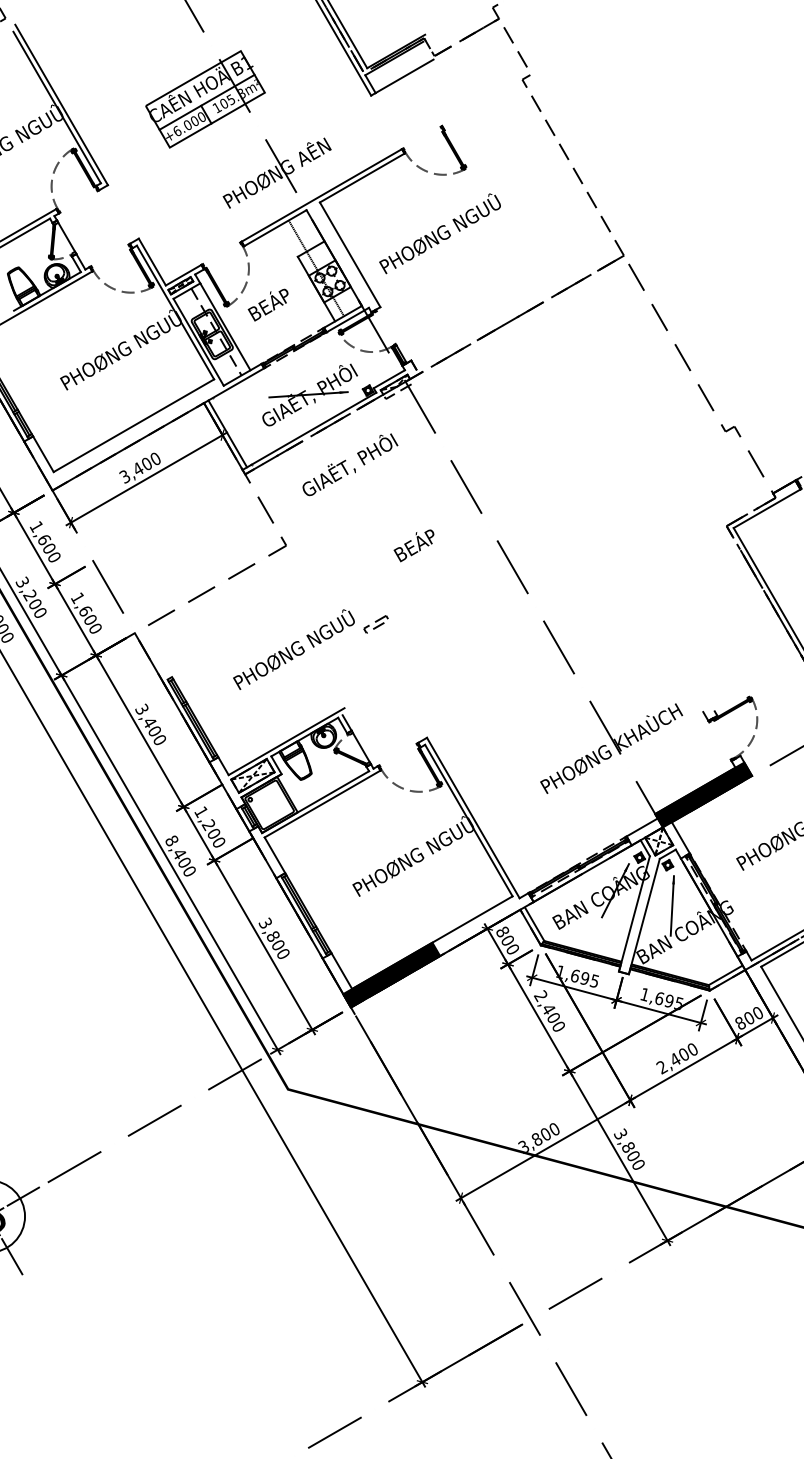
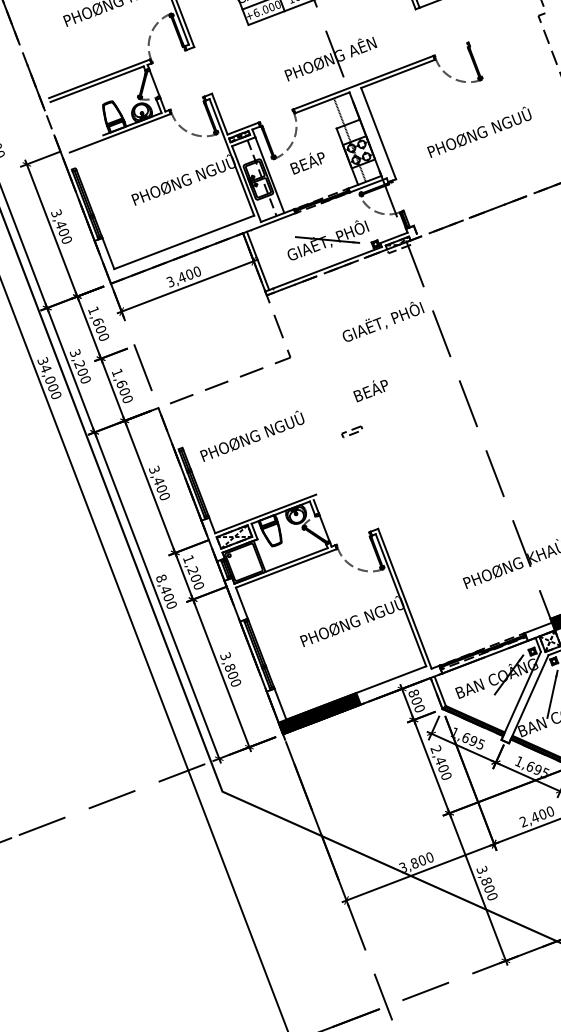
text: (439, 233) -> (478, 132), moved
text: (350, 464) -> (383, 321), moved
text: (413, 545) -> (369, 390), moved
text: (293, 649) -> (251, 436), moved

